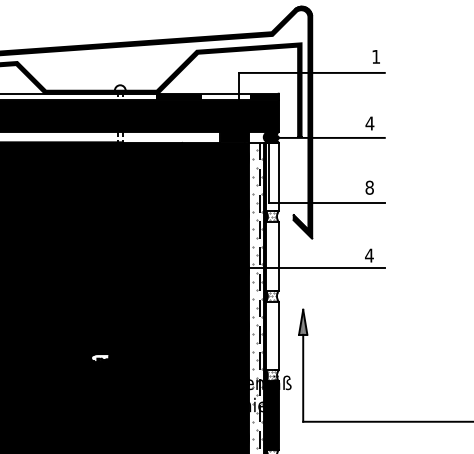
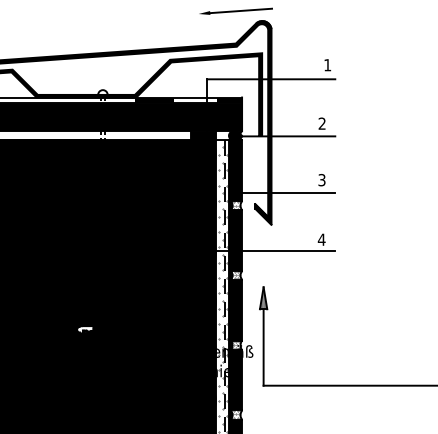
text: (370, 123) -> (322, 123), 4 -> 2
fill: (272, 176) -> (236, 170), added
text: (369, 188) -> (321, 180), 8 -> 3
fill: (272, 256) -> (236, 240), added
fill: (272, 336) -> (236, 310), added

